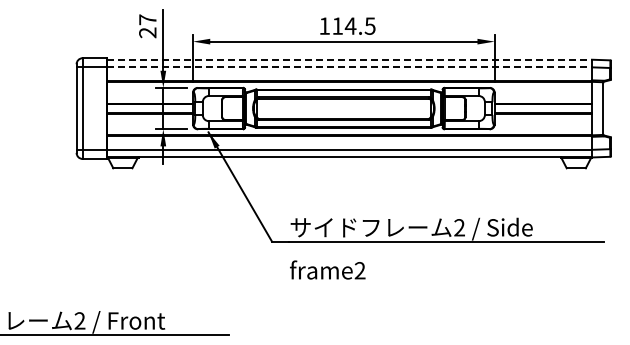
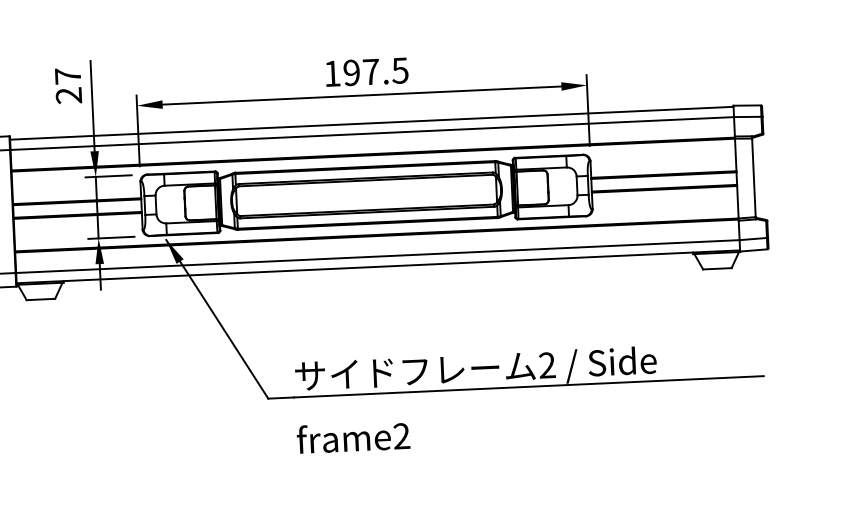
text: (344, 25) -> (361, 71), 114.5 -> 197.5
line: (350, 60) -> (373, 123), dashed -> solid
line: (350, 67) -> (373, 133), dashed -> solid

